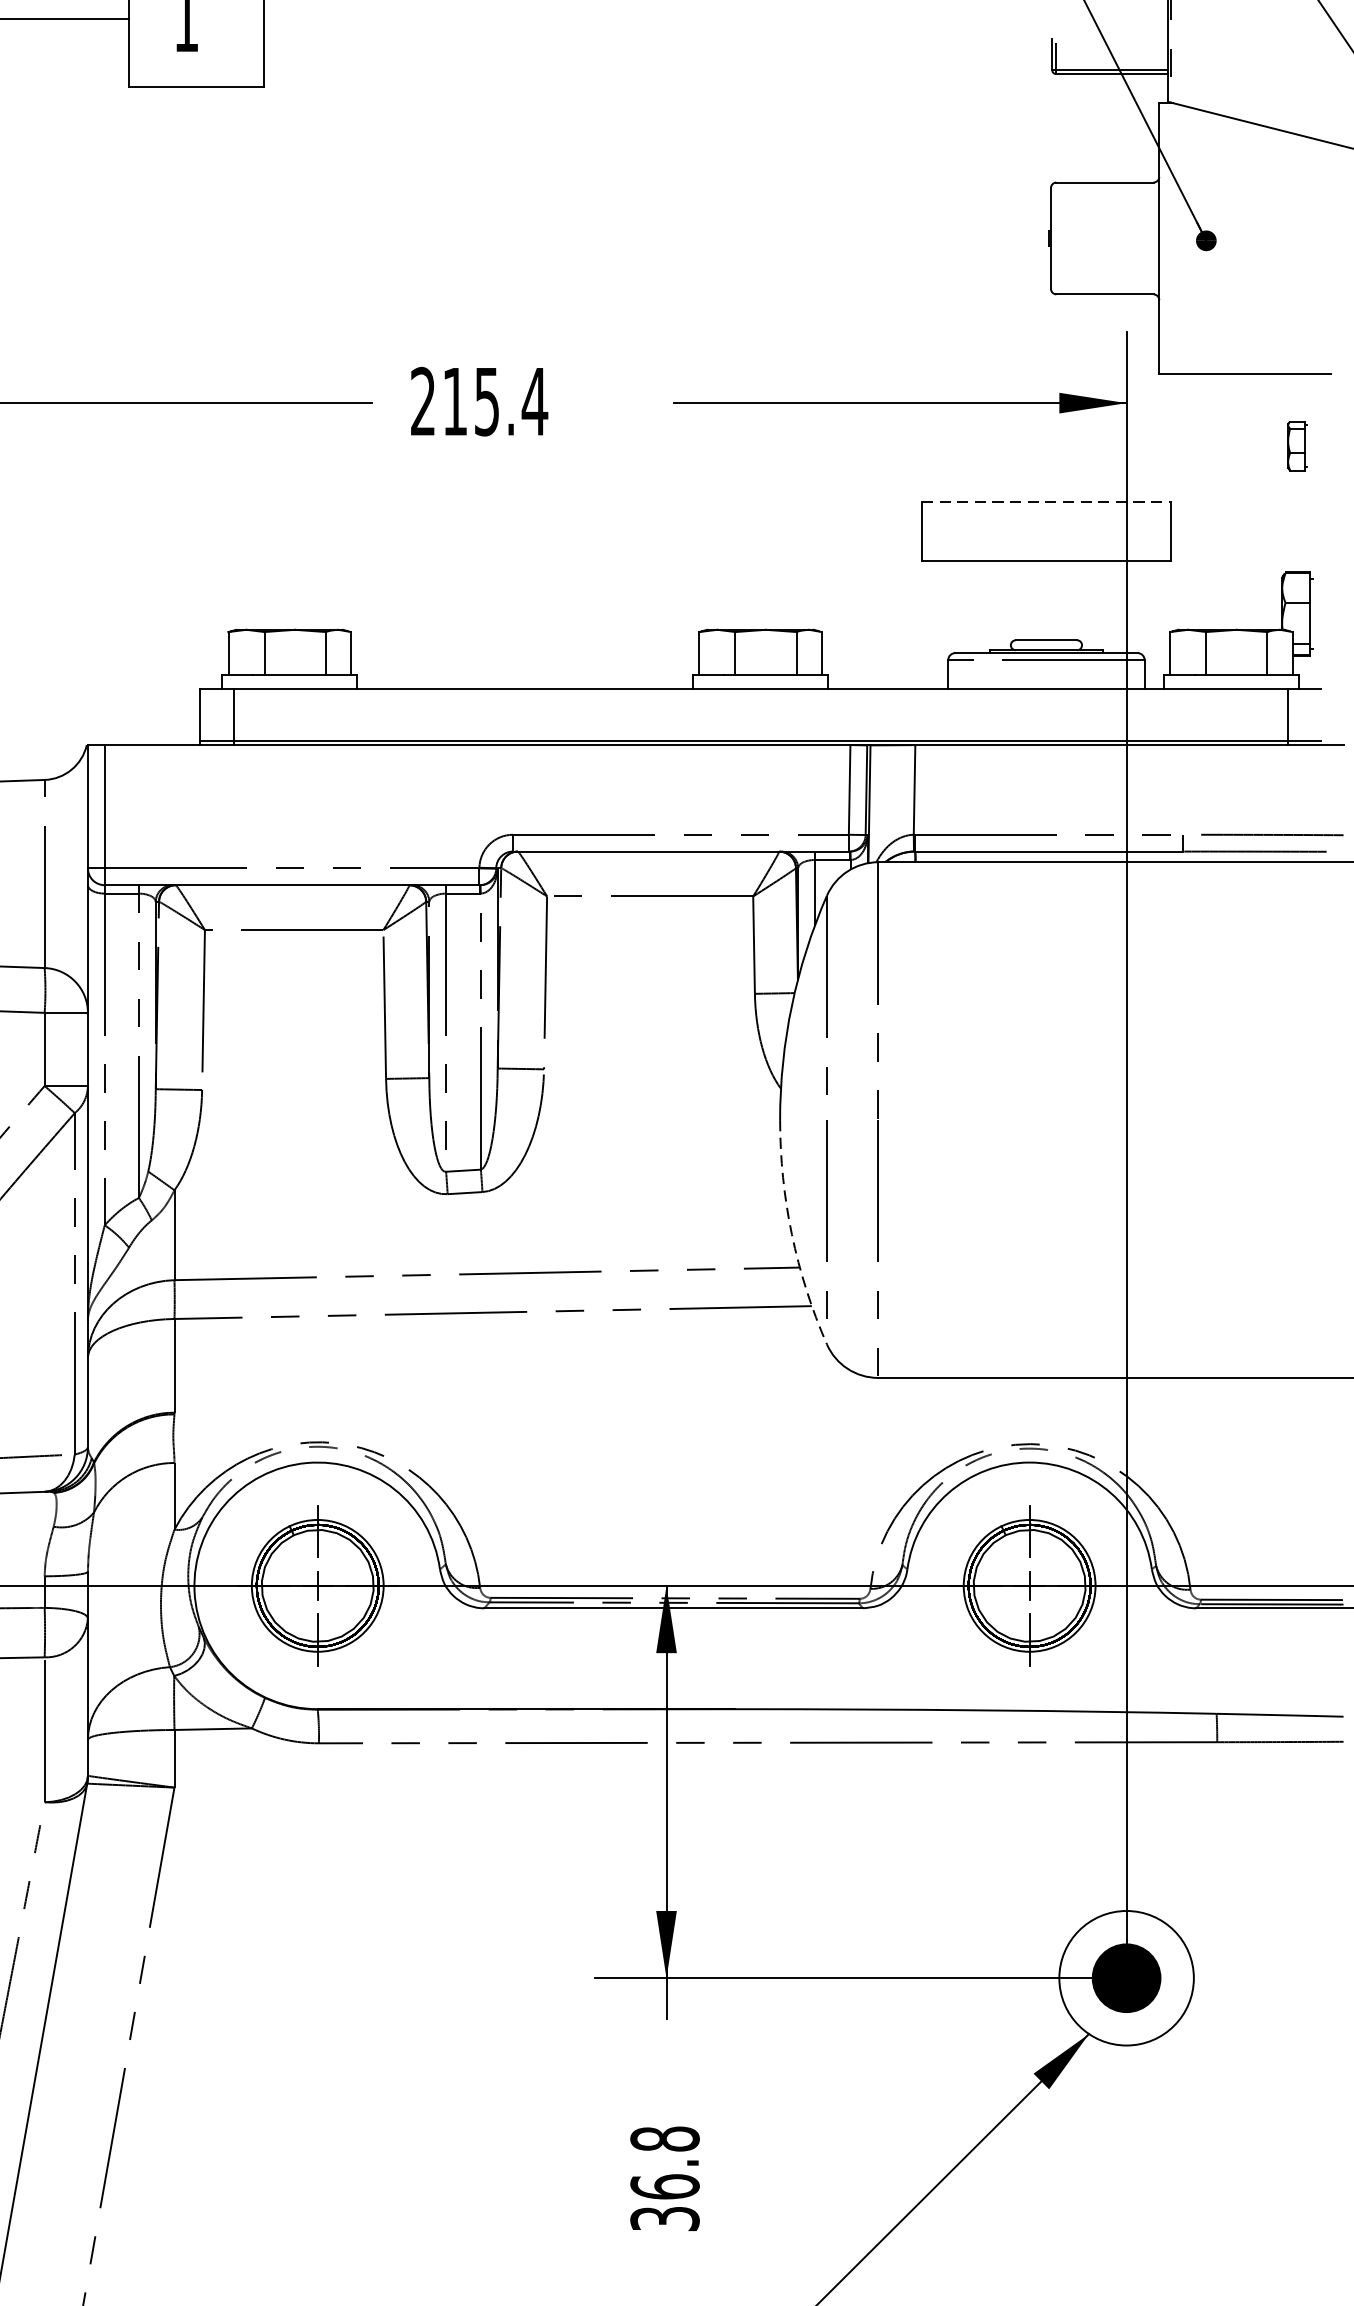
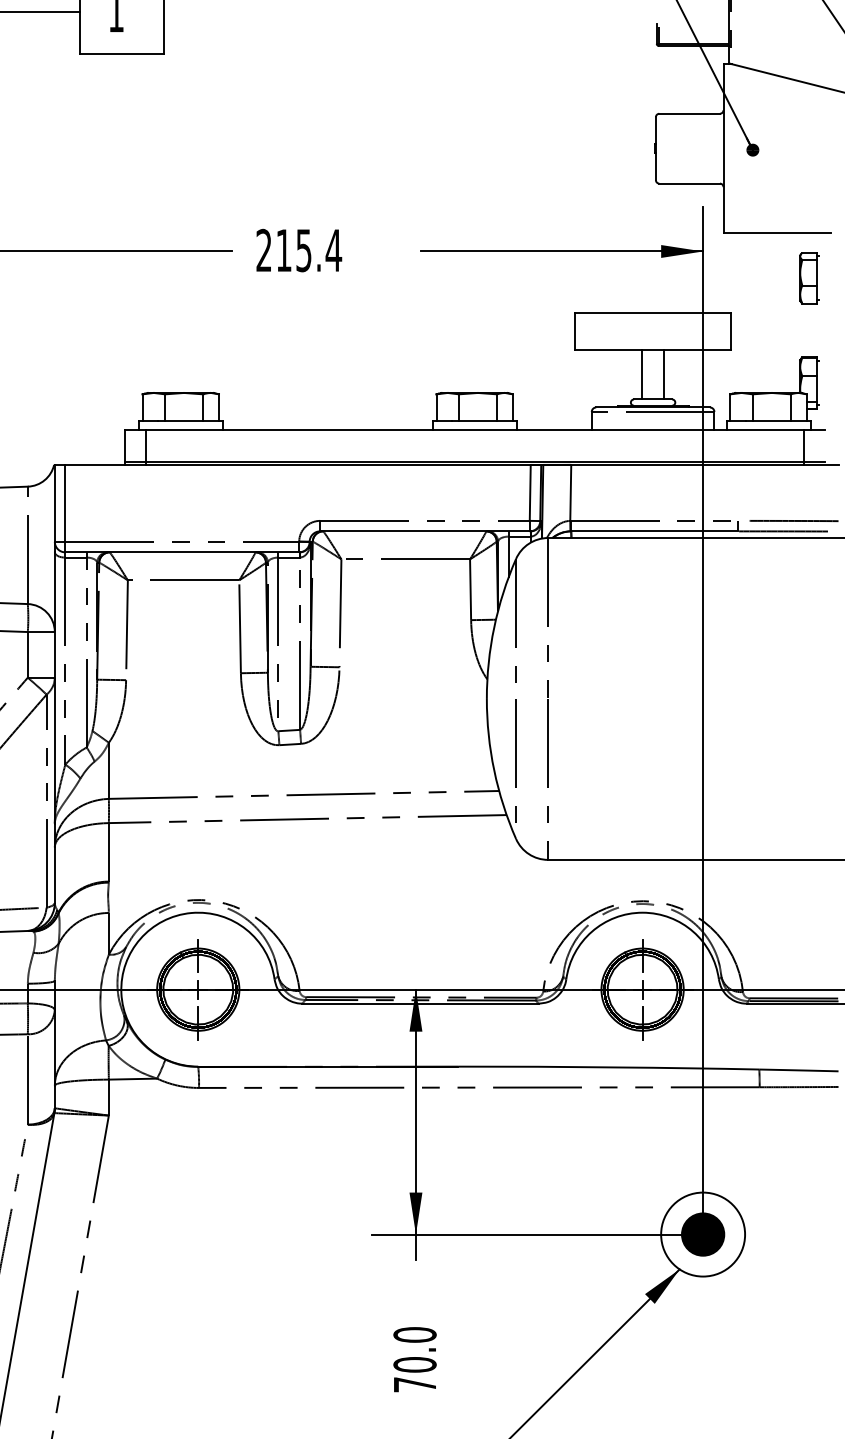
part: (1297, 446) -> (809, 278), size x1.67
line: (1047, 502) -> (653, 313), dashed -> solid
line: (1027, 600) -> (641, 374), added
line: (1064, 600) -> (664, 374), added
arc: (792, 1234) -> (494, 770), dashed -> solid
text: (664, 2178) -> (414, 1359), 36.8 -> 70.0

